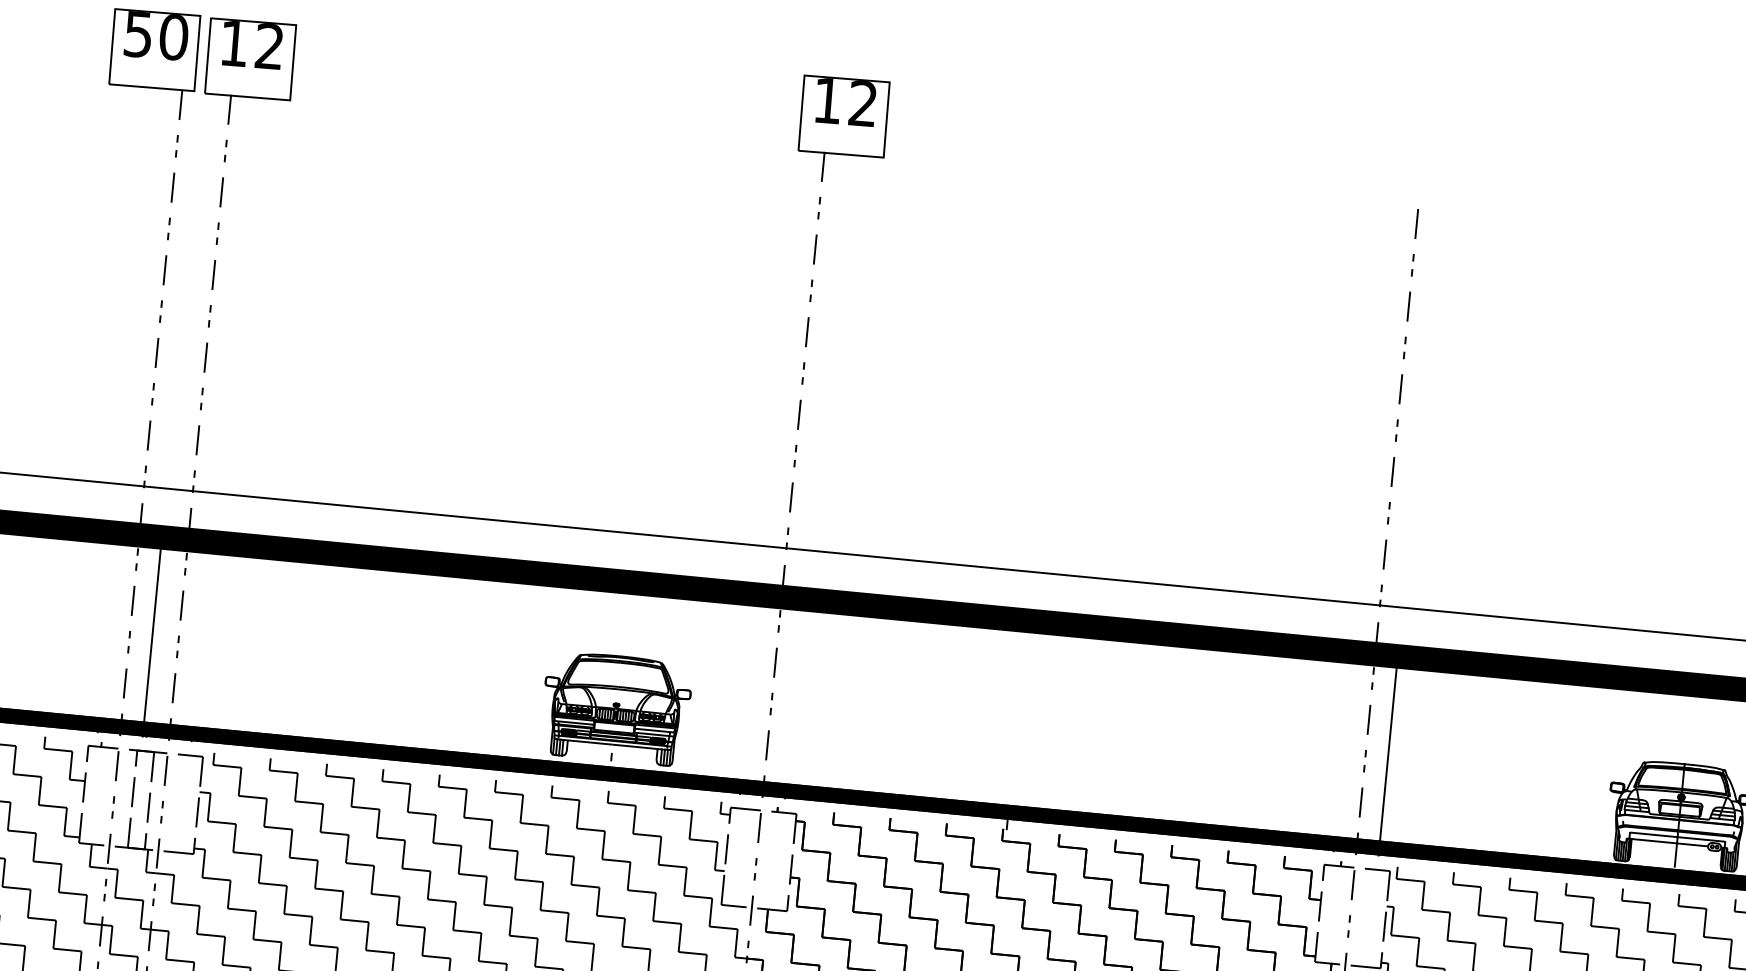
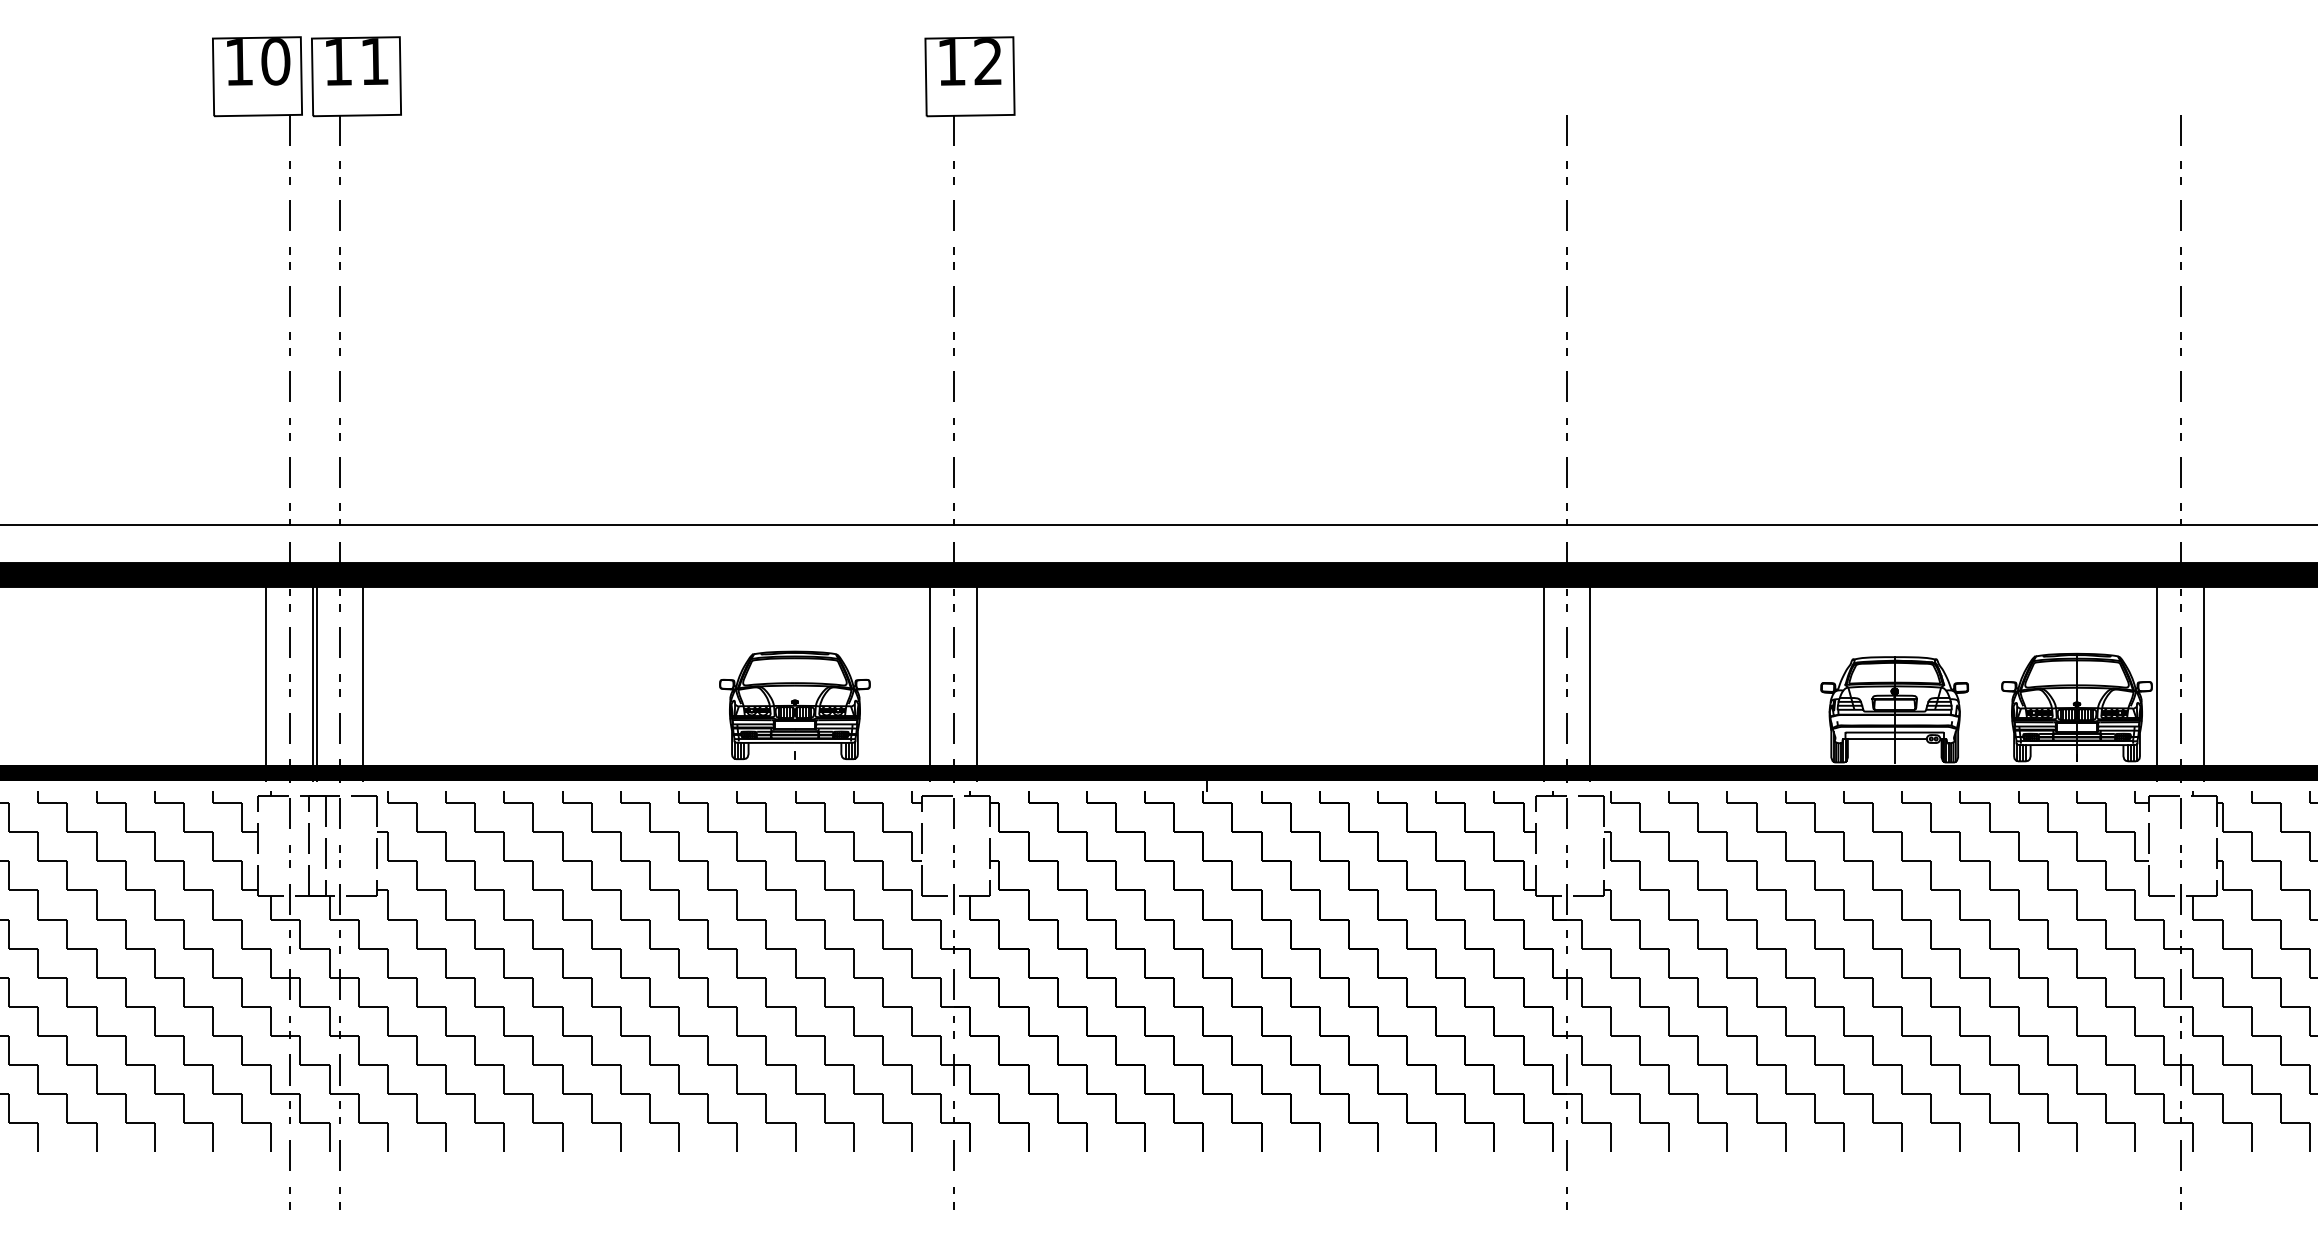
text: (137, 34) -> (238, 62), 50 -> 10
text: (269, 46) -> (374, 61), 12 -> 11
line: (107, 630) -> (266, 675), added
line: (156, 634) -> (316, 675), added
line: (201, 639) -> (363, 675), added
line: (750, 692) -> (930, 675), added
line: (794, 696) -> (976, 675), added
line: (1343, 749) -> (1543, 675), added

